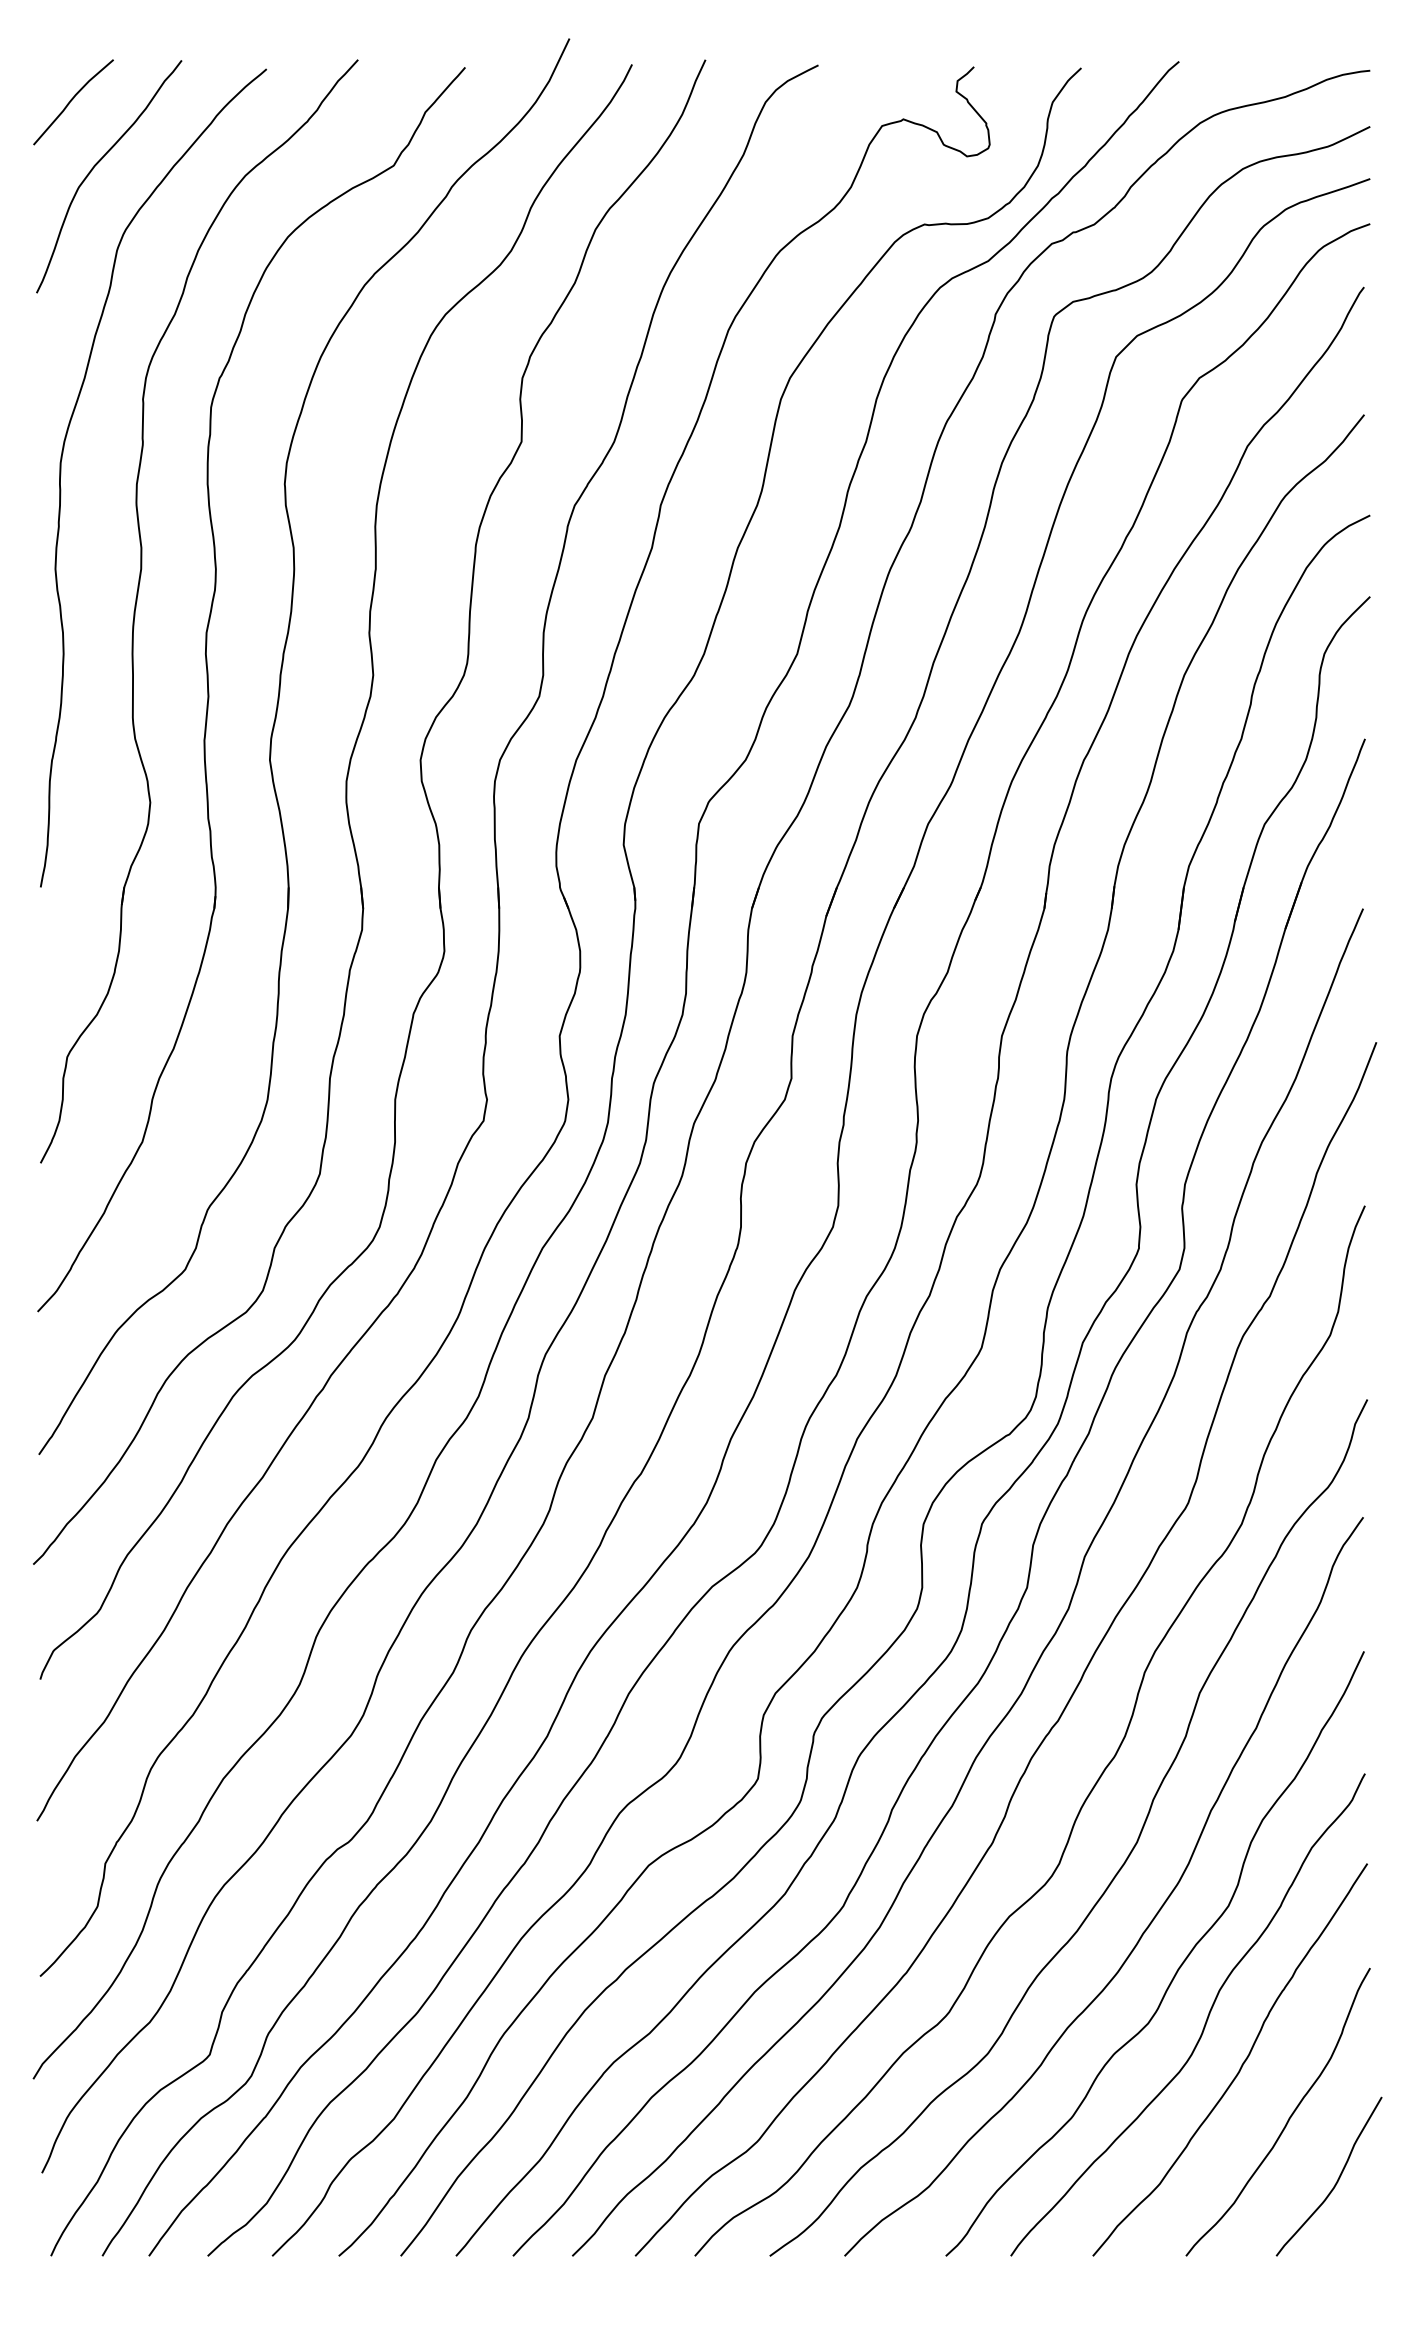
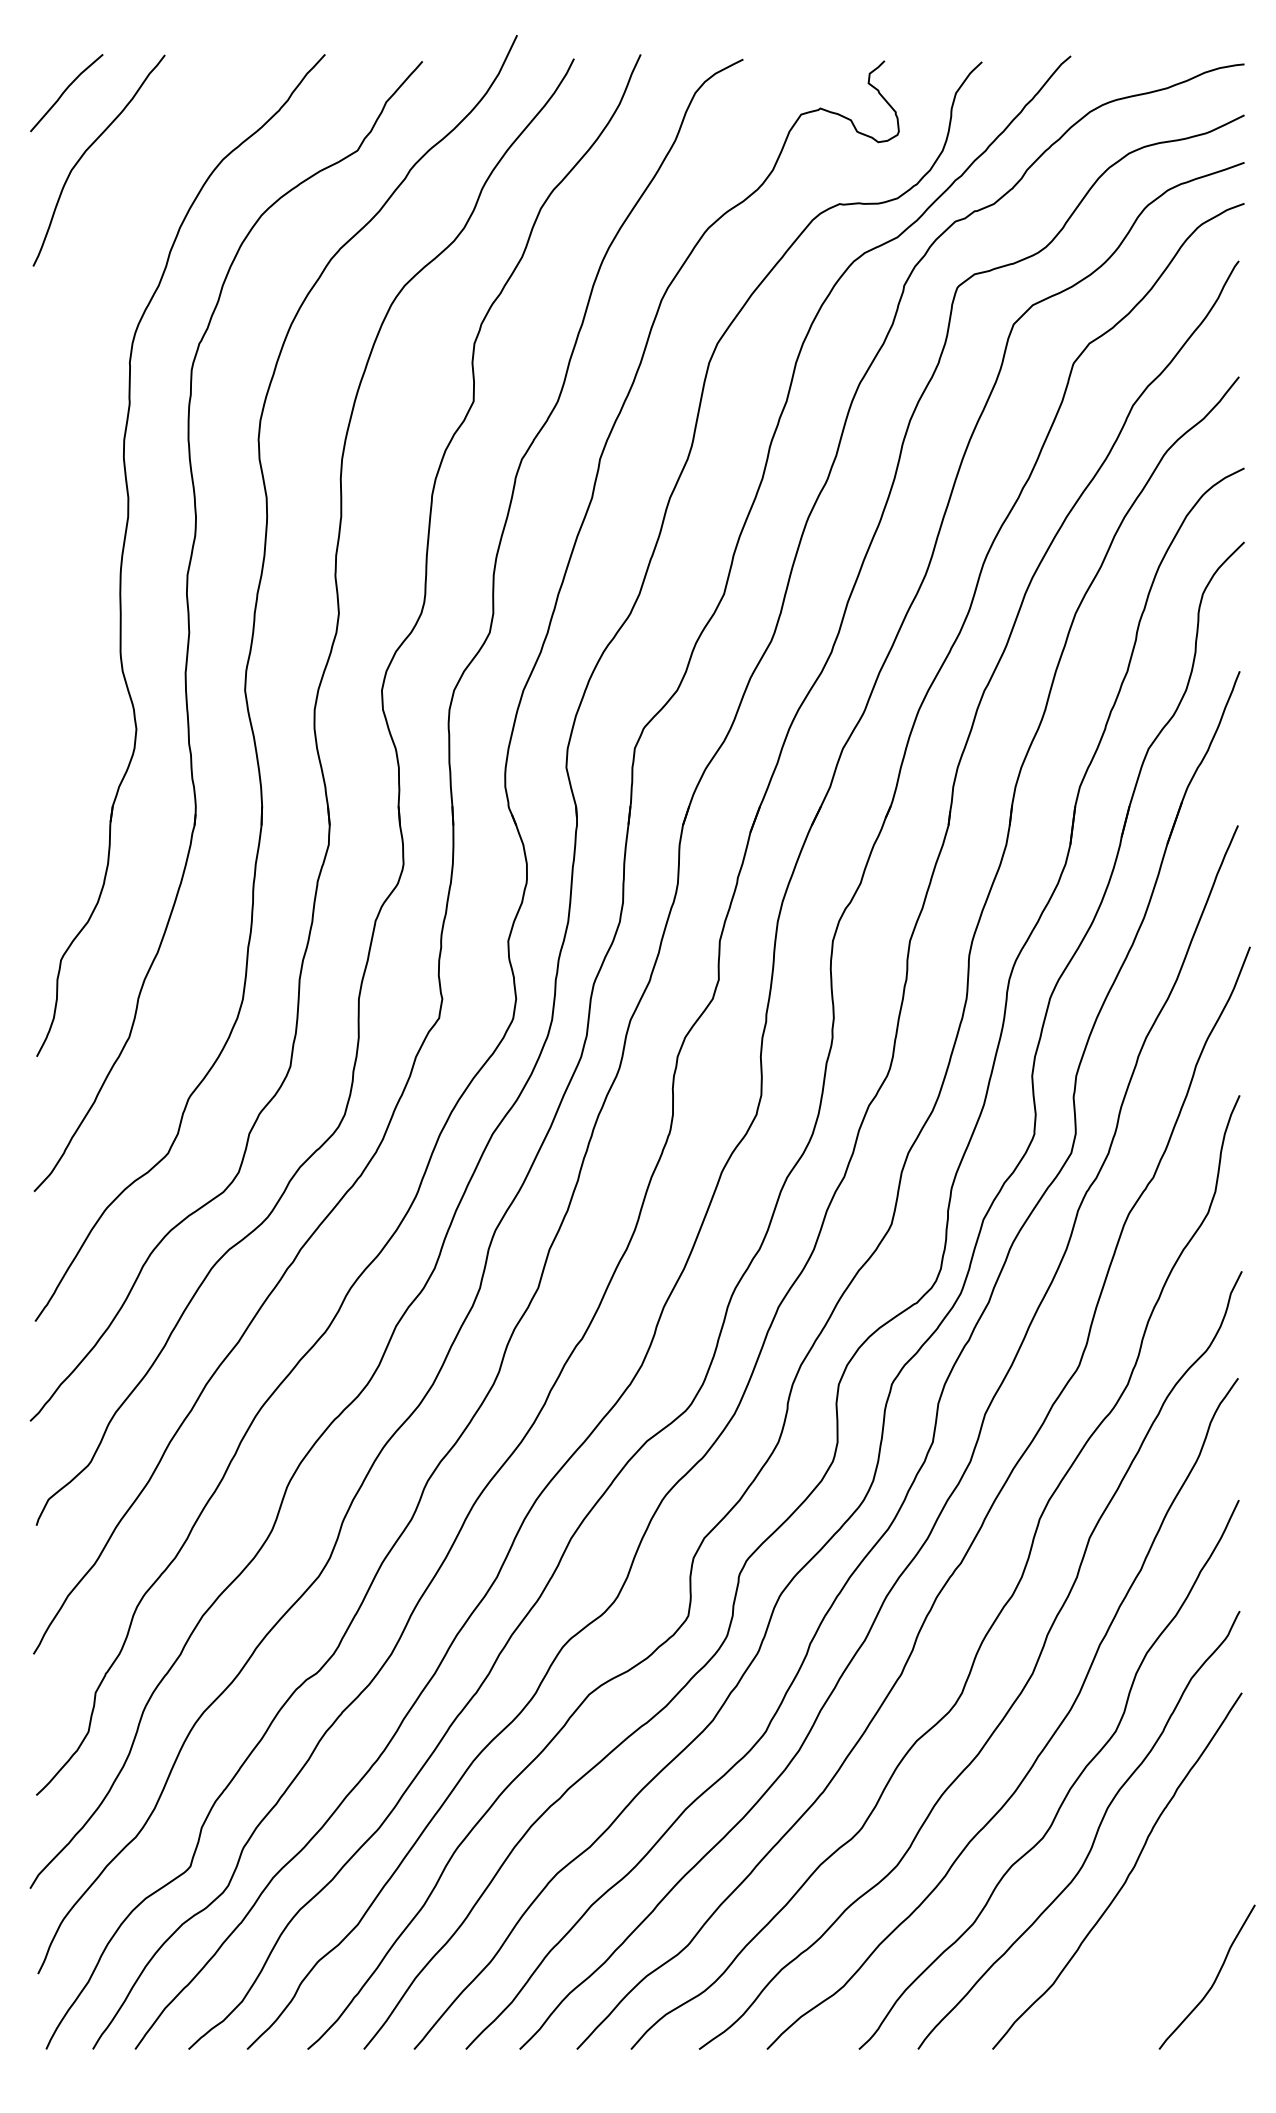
curve: (61, 475) -> (55, 432), removed
curve: (1289, 2116) -> (1171, 1922), removed

